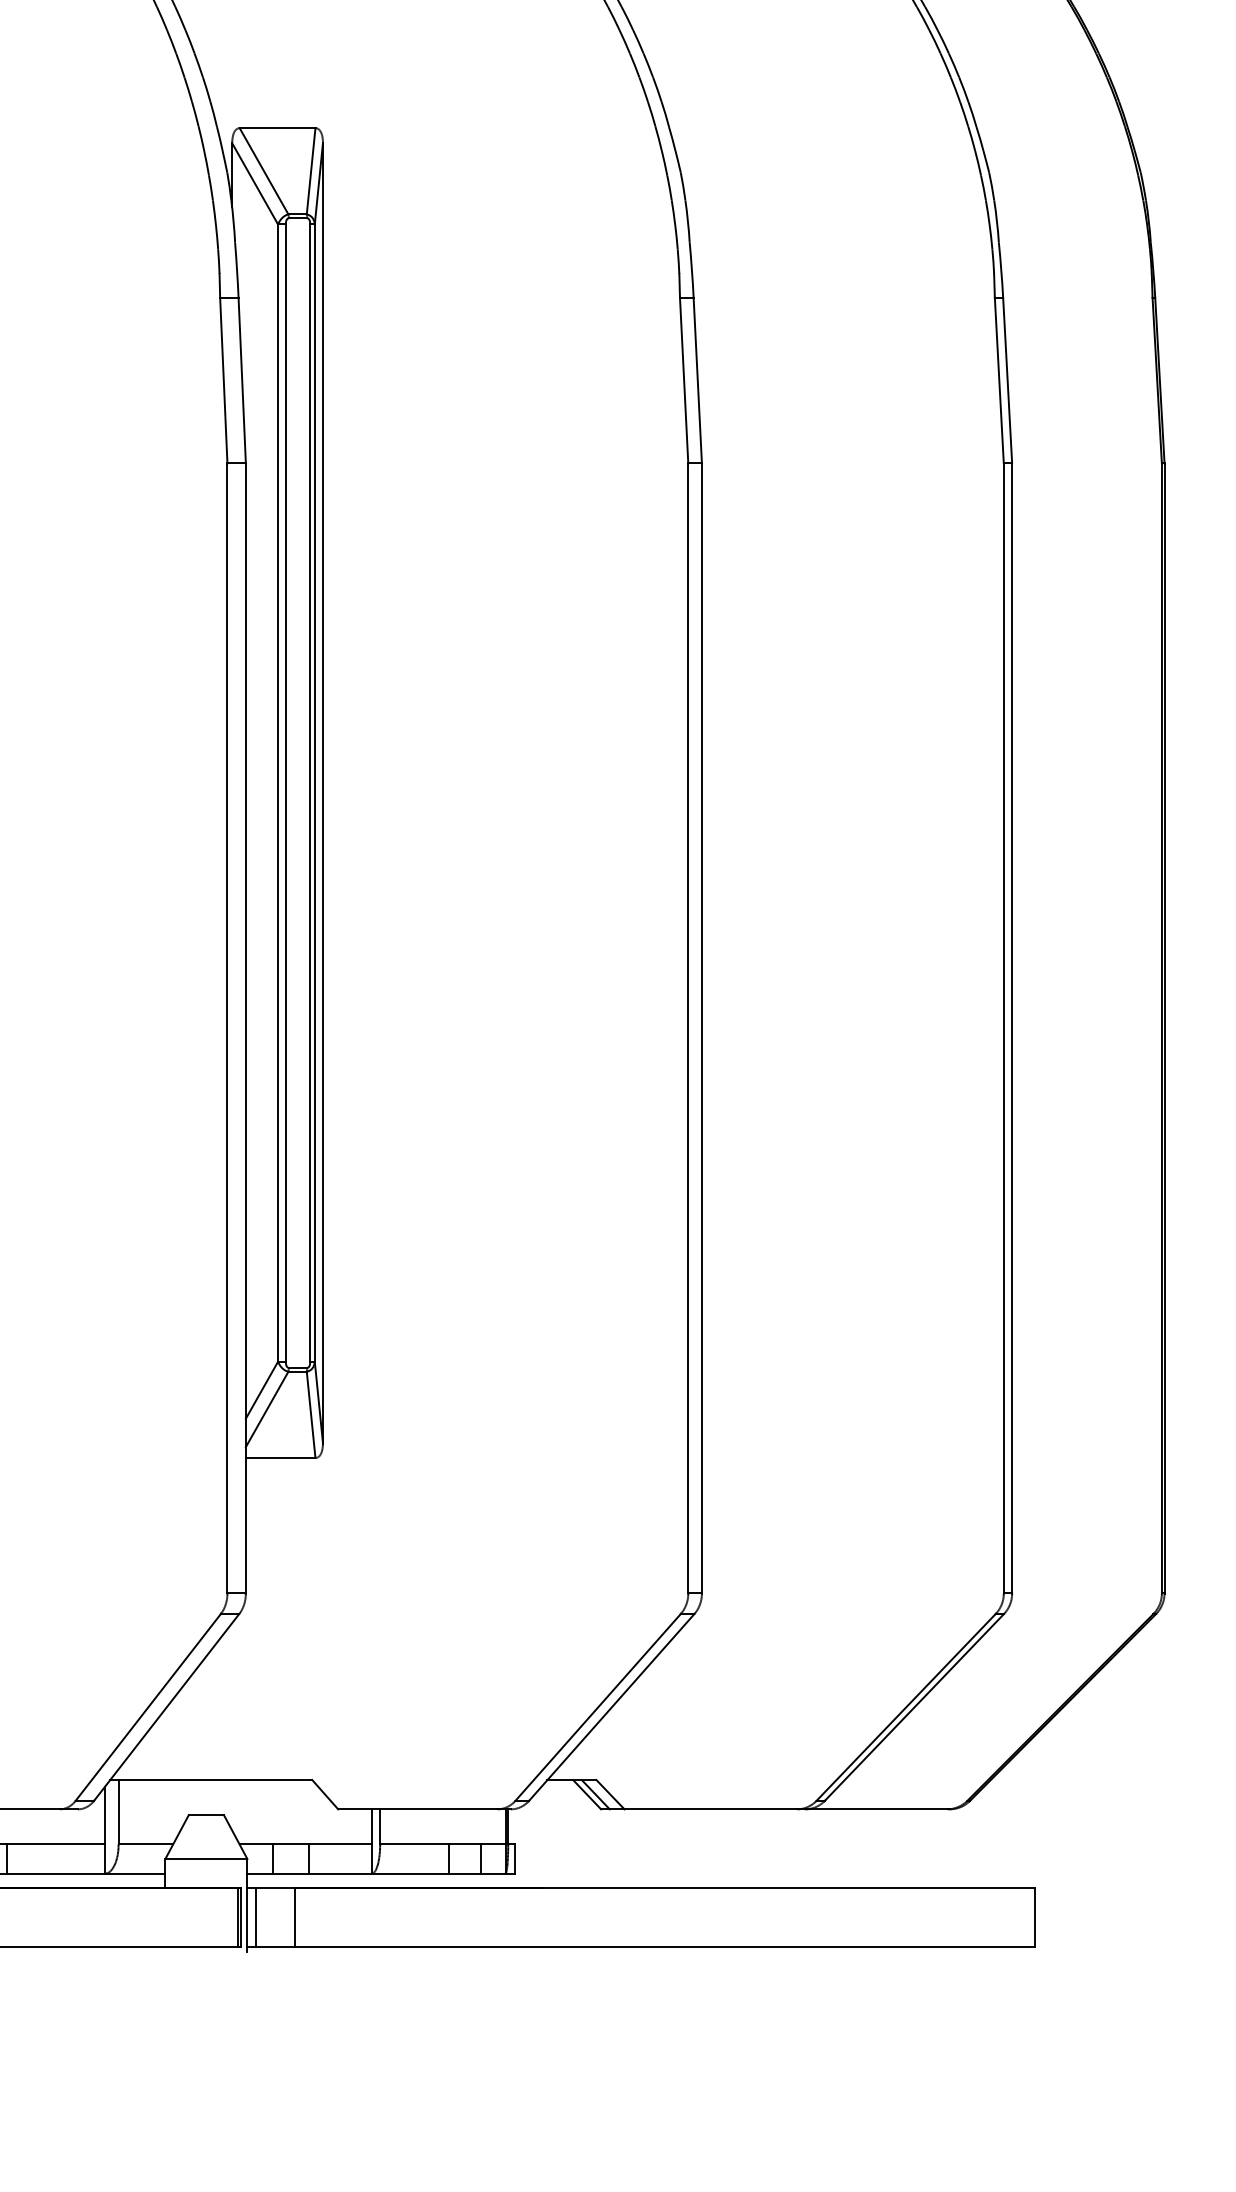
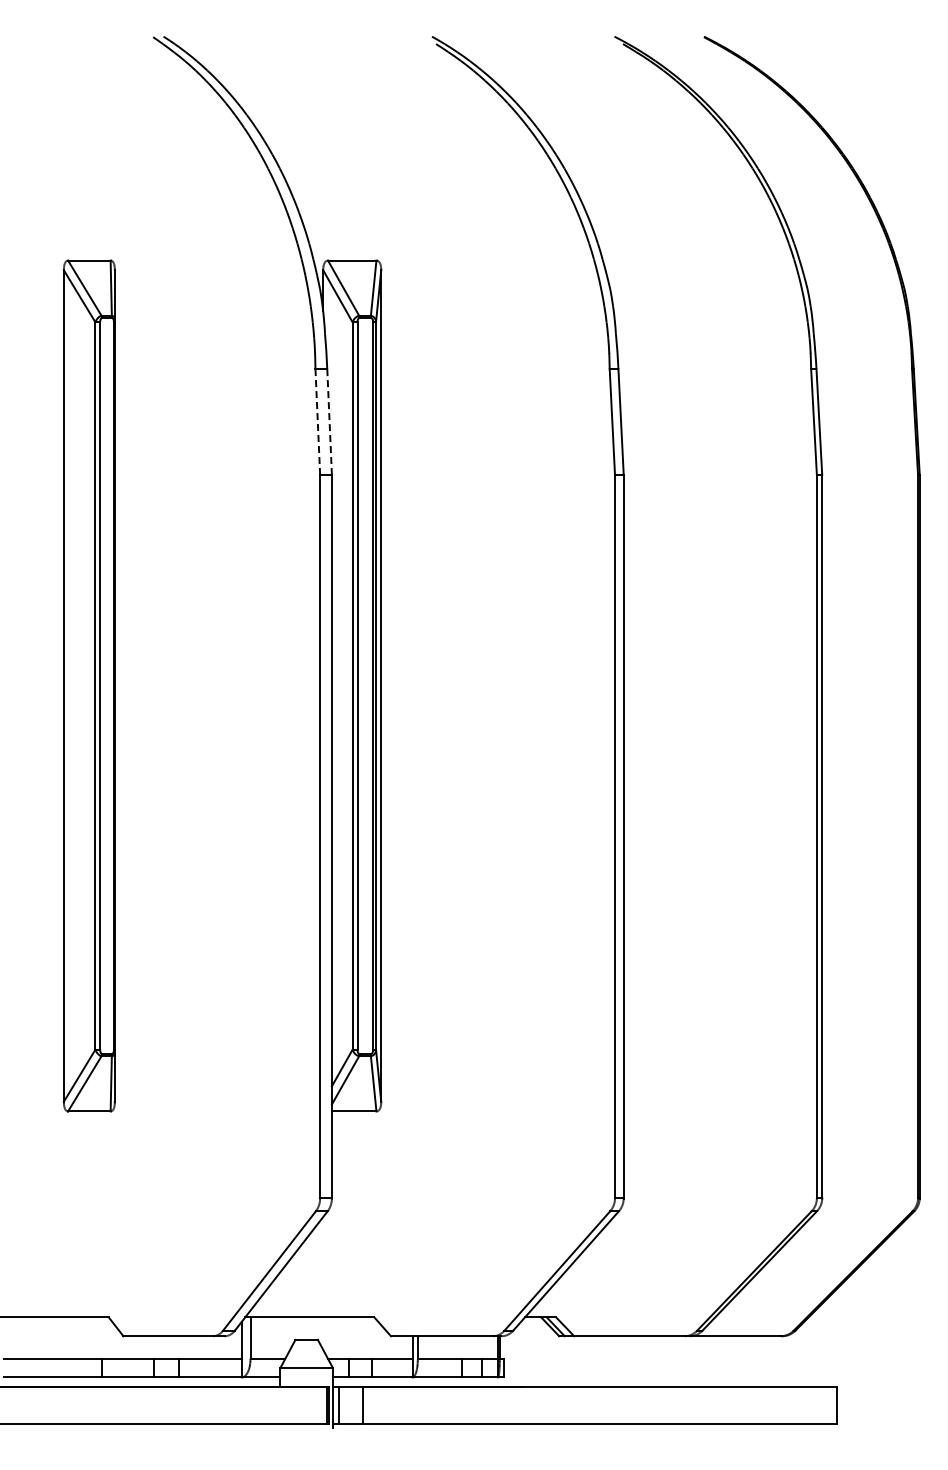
line: (223, 381) -> (317, 422), solid -> dashed
line: (242, 381) -> (329, 422), solid -> dashed

